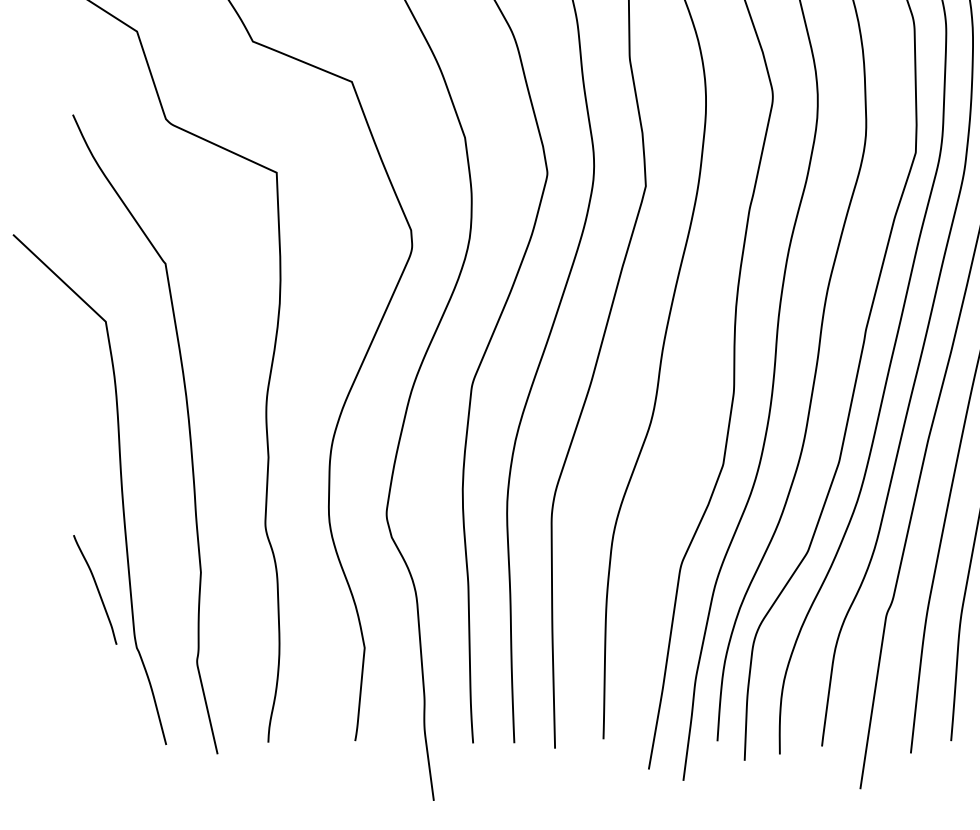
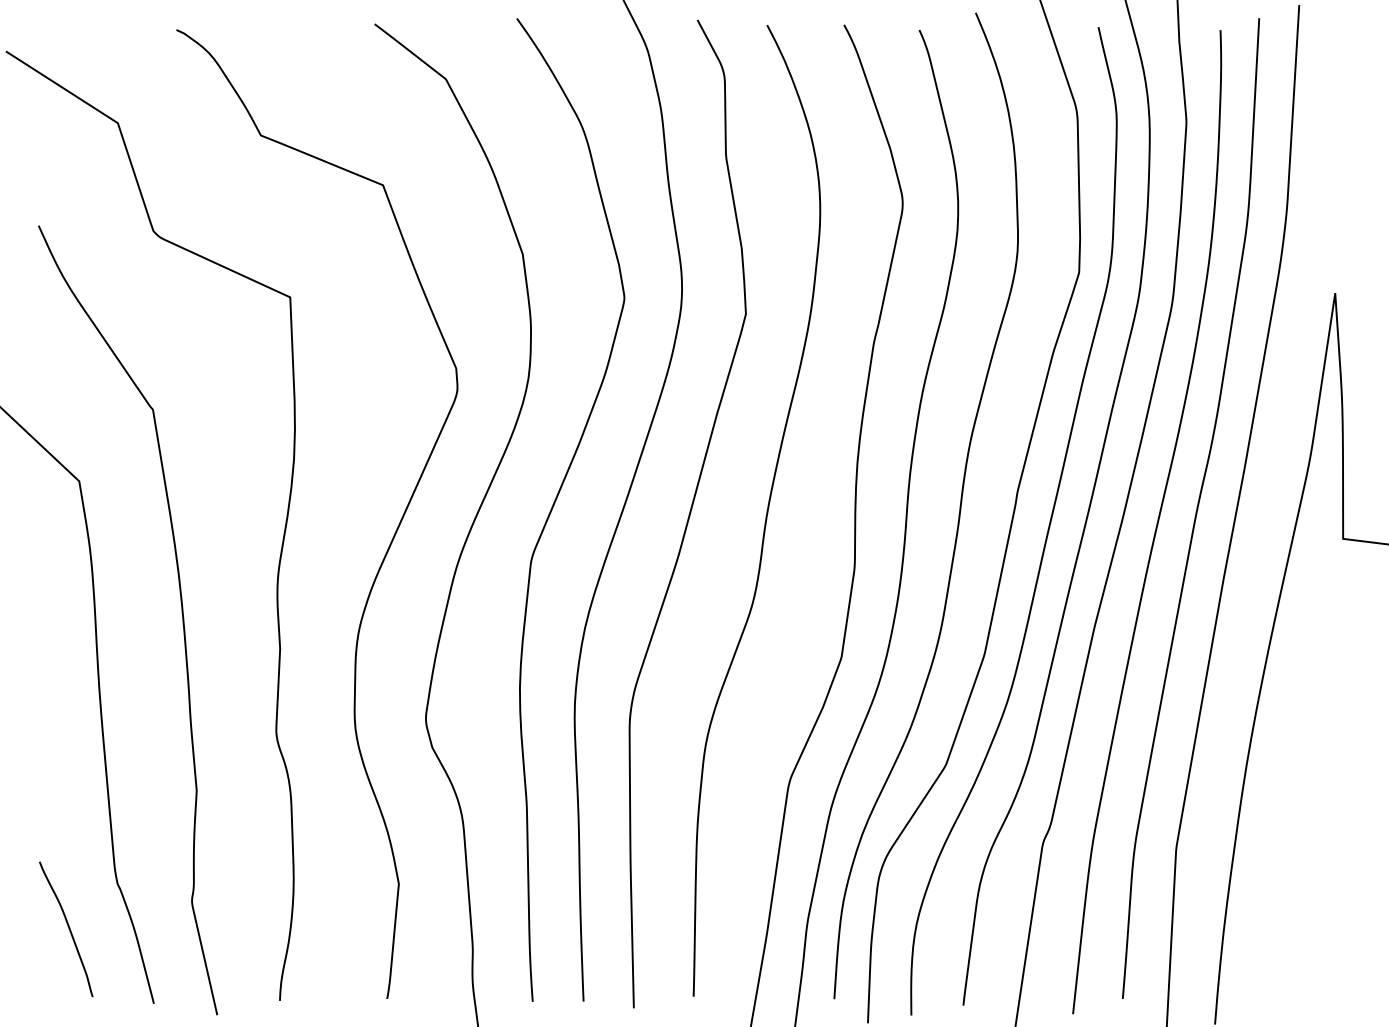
curve: (97, 590) -> (68, 929), moved

